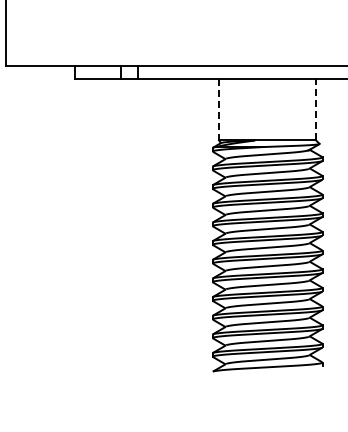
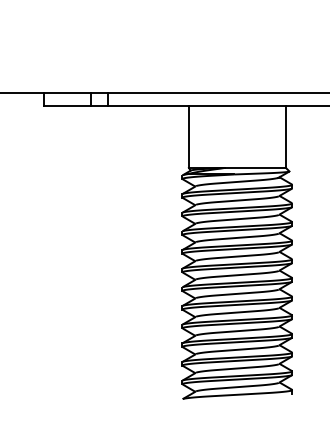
line: (219, 109) -> (189, 136), dashed -> solid
line: (316, 109) -> (286, 136), dashed -> solid

